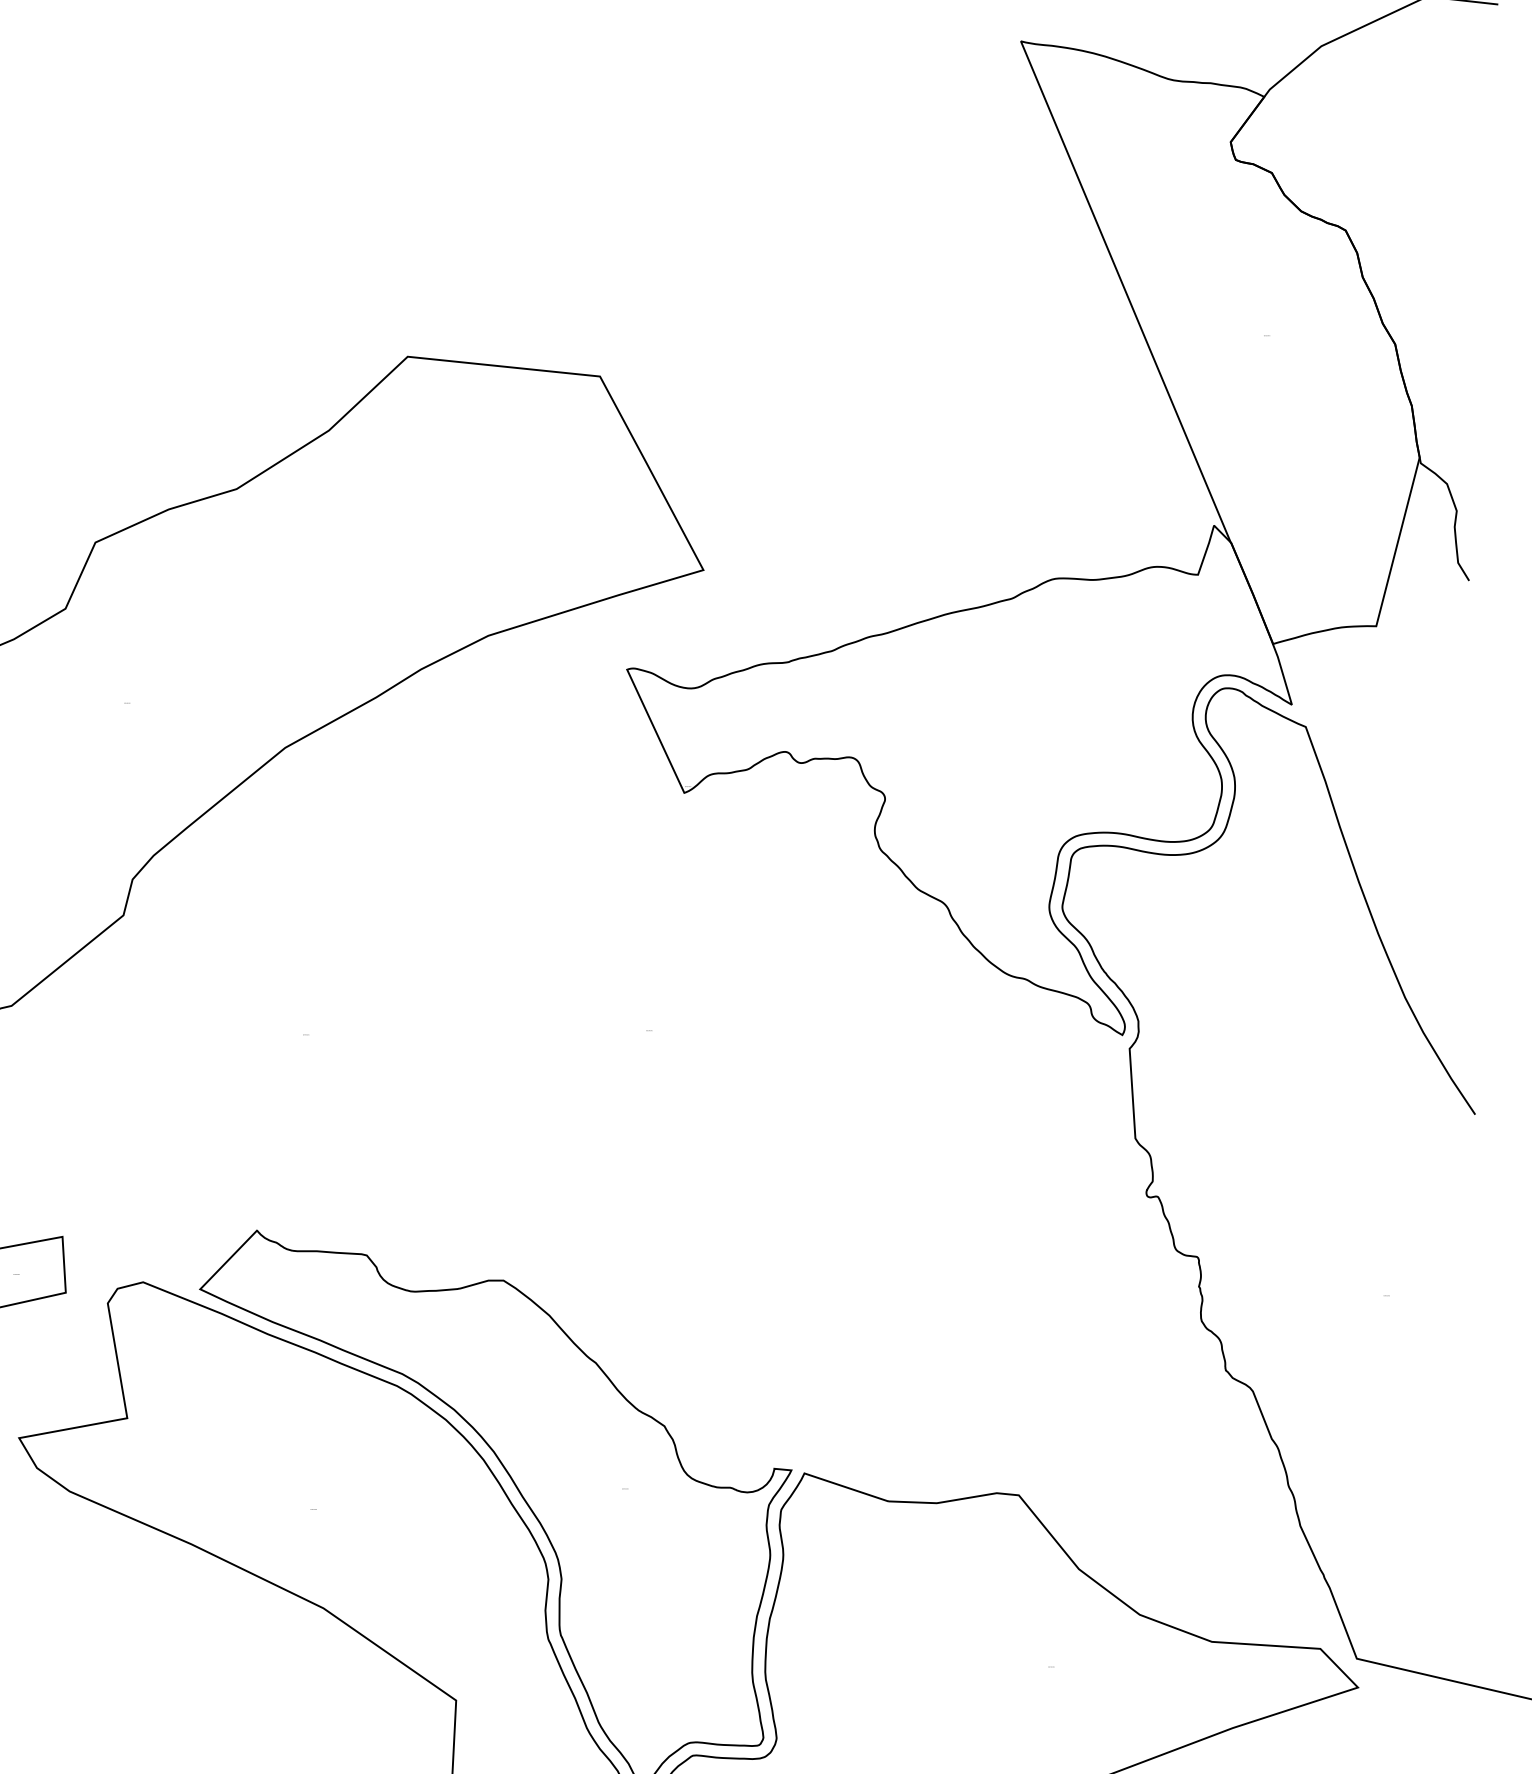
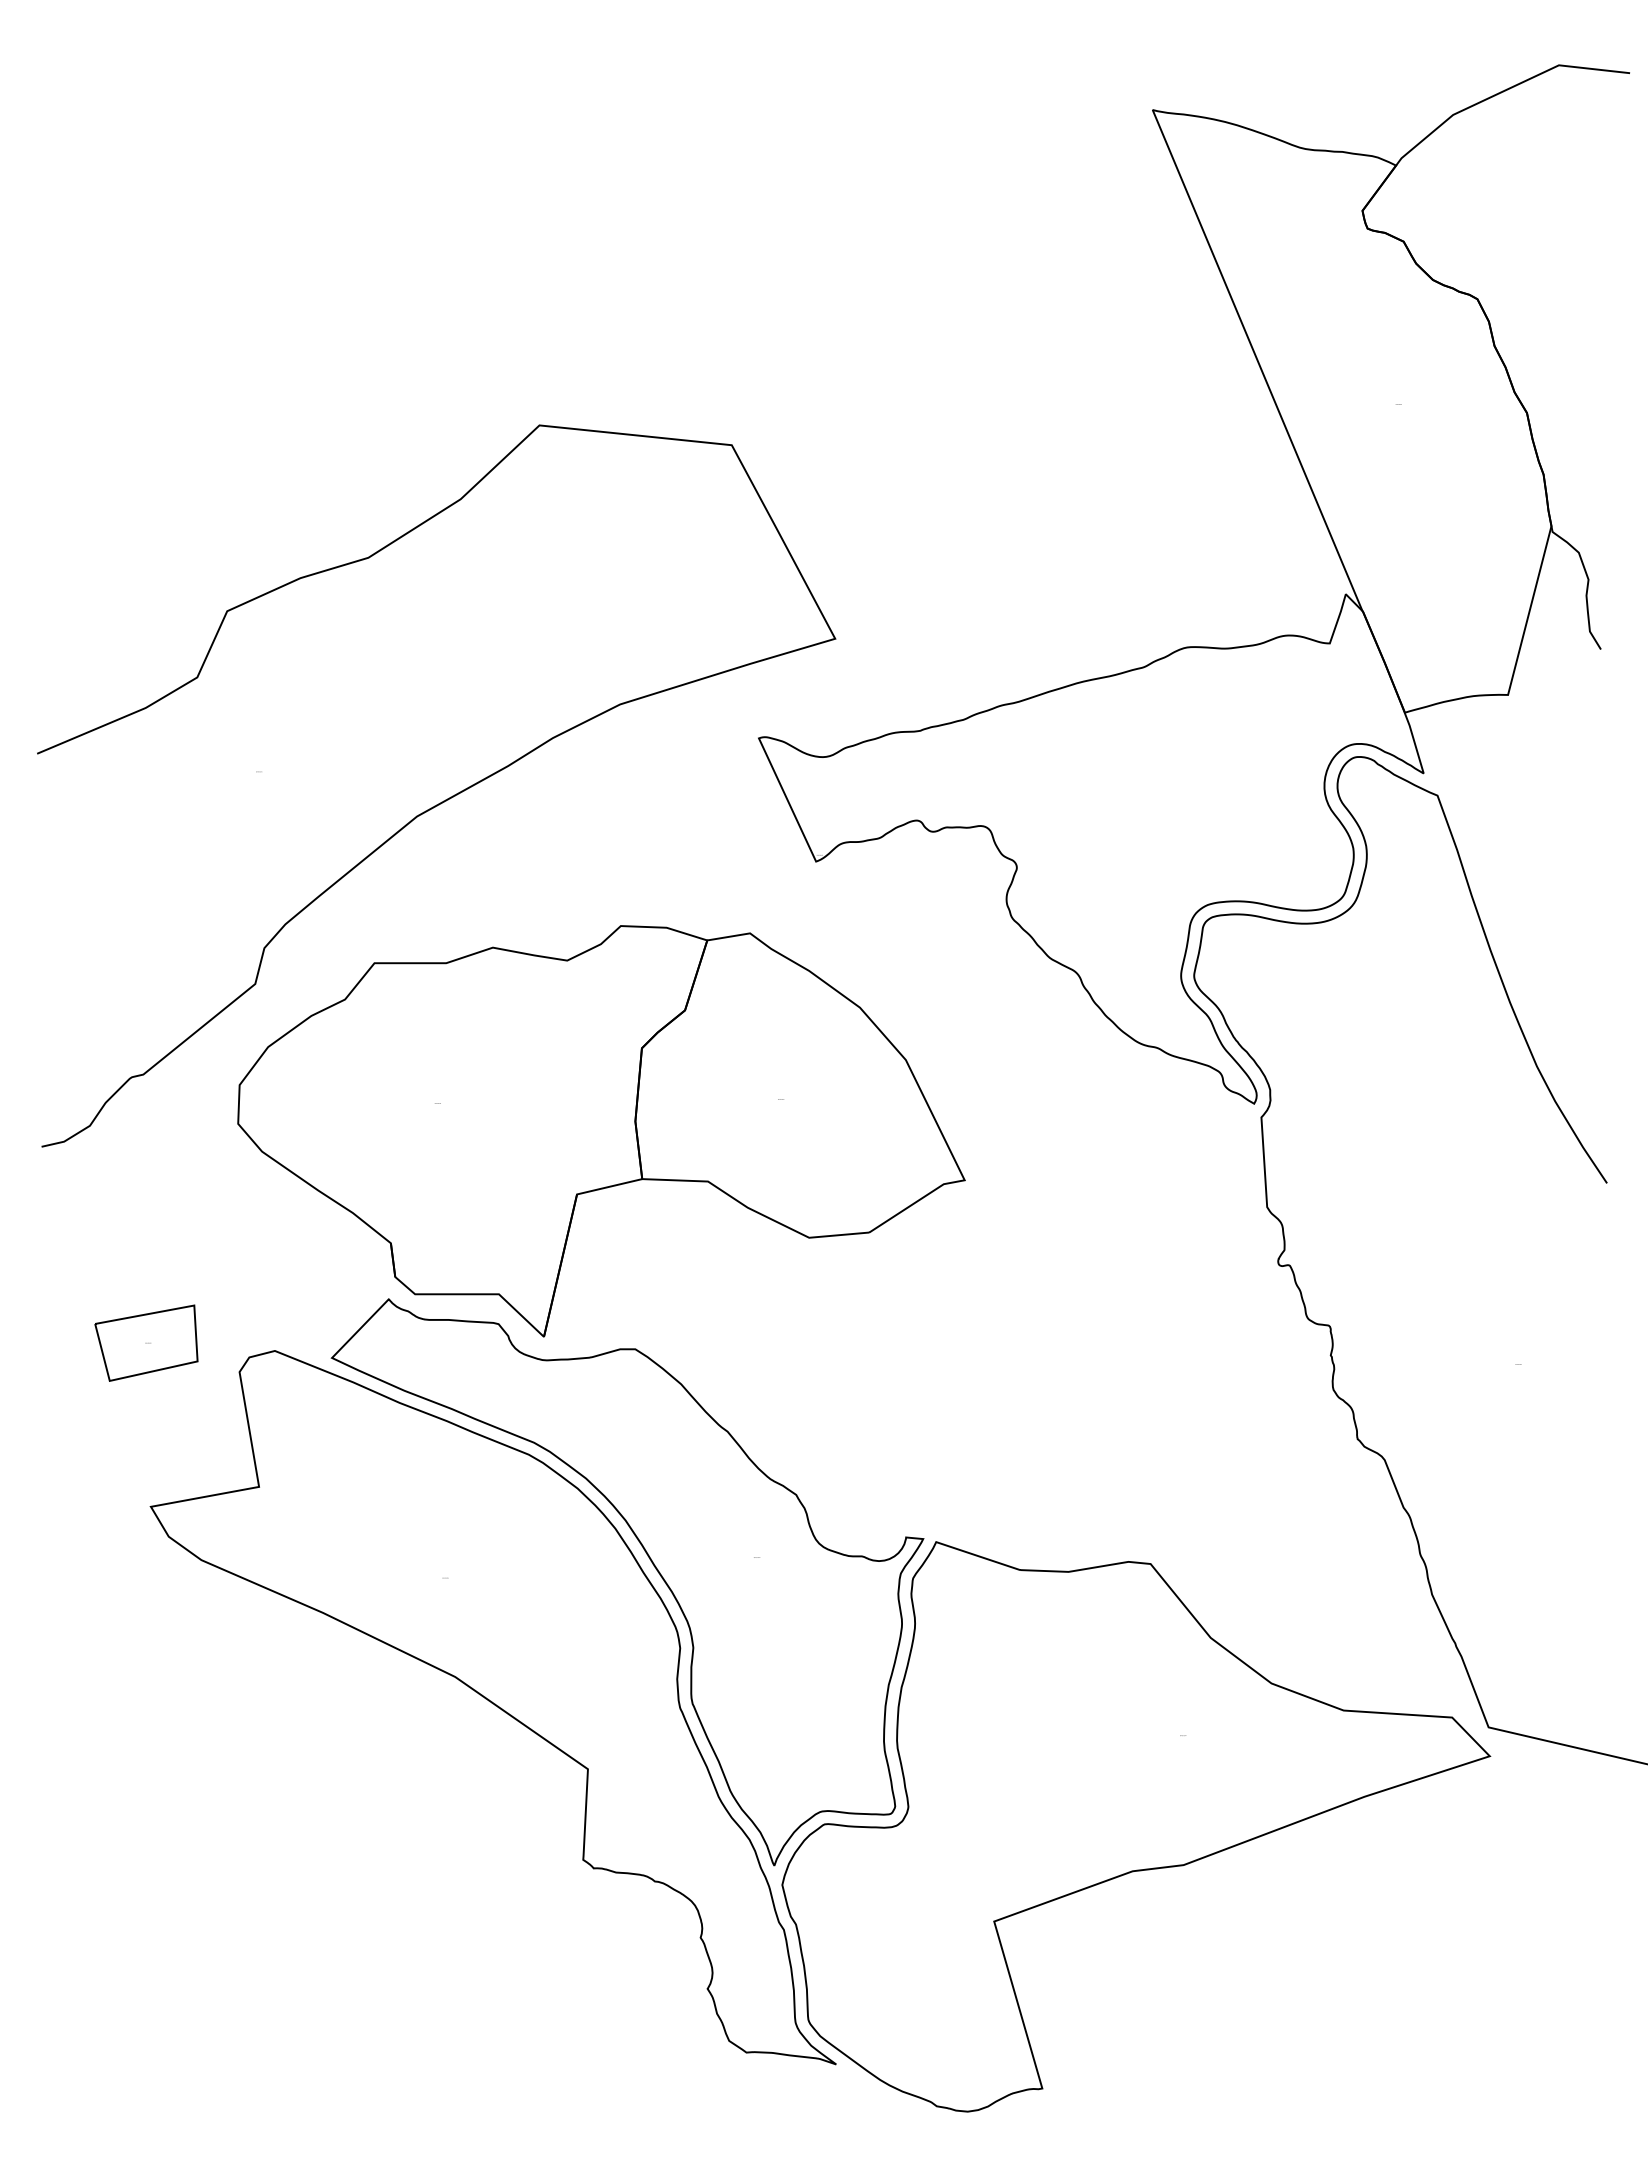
part: (469, 1062) -> (601, 1131), added

